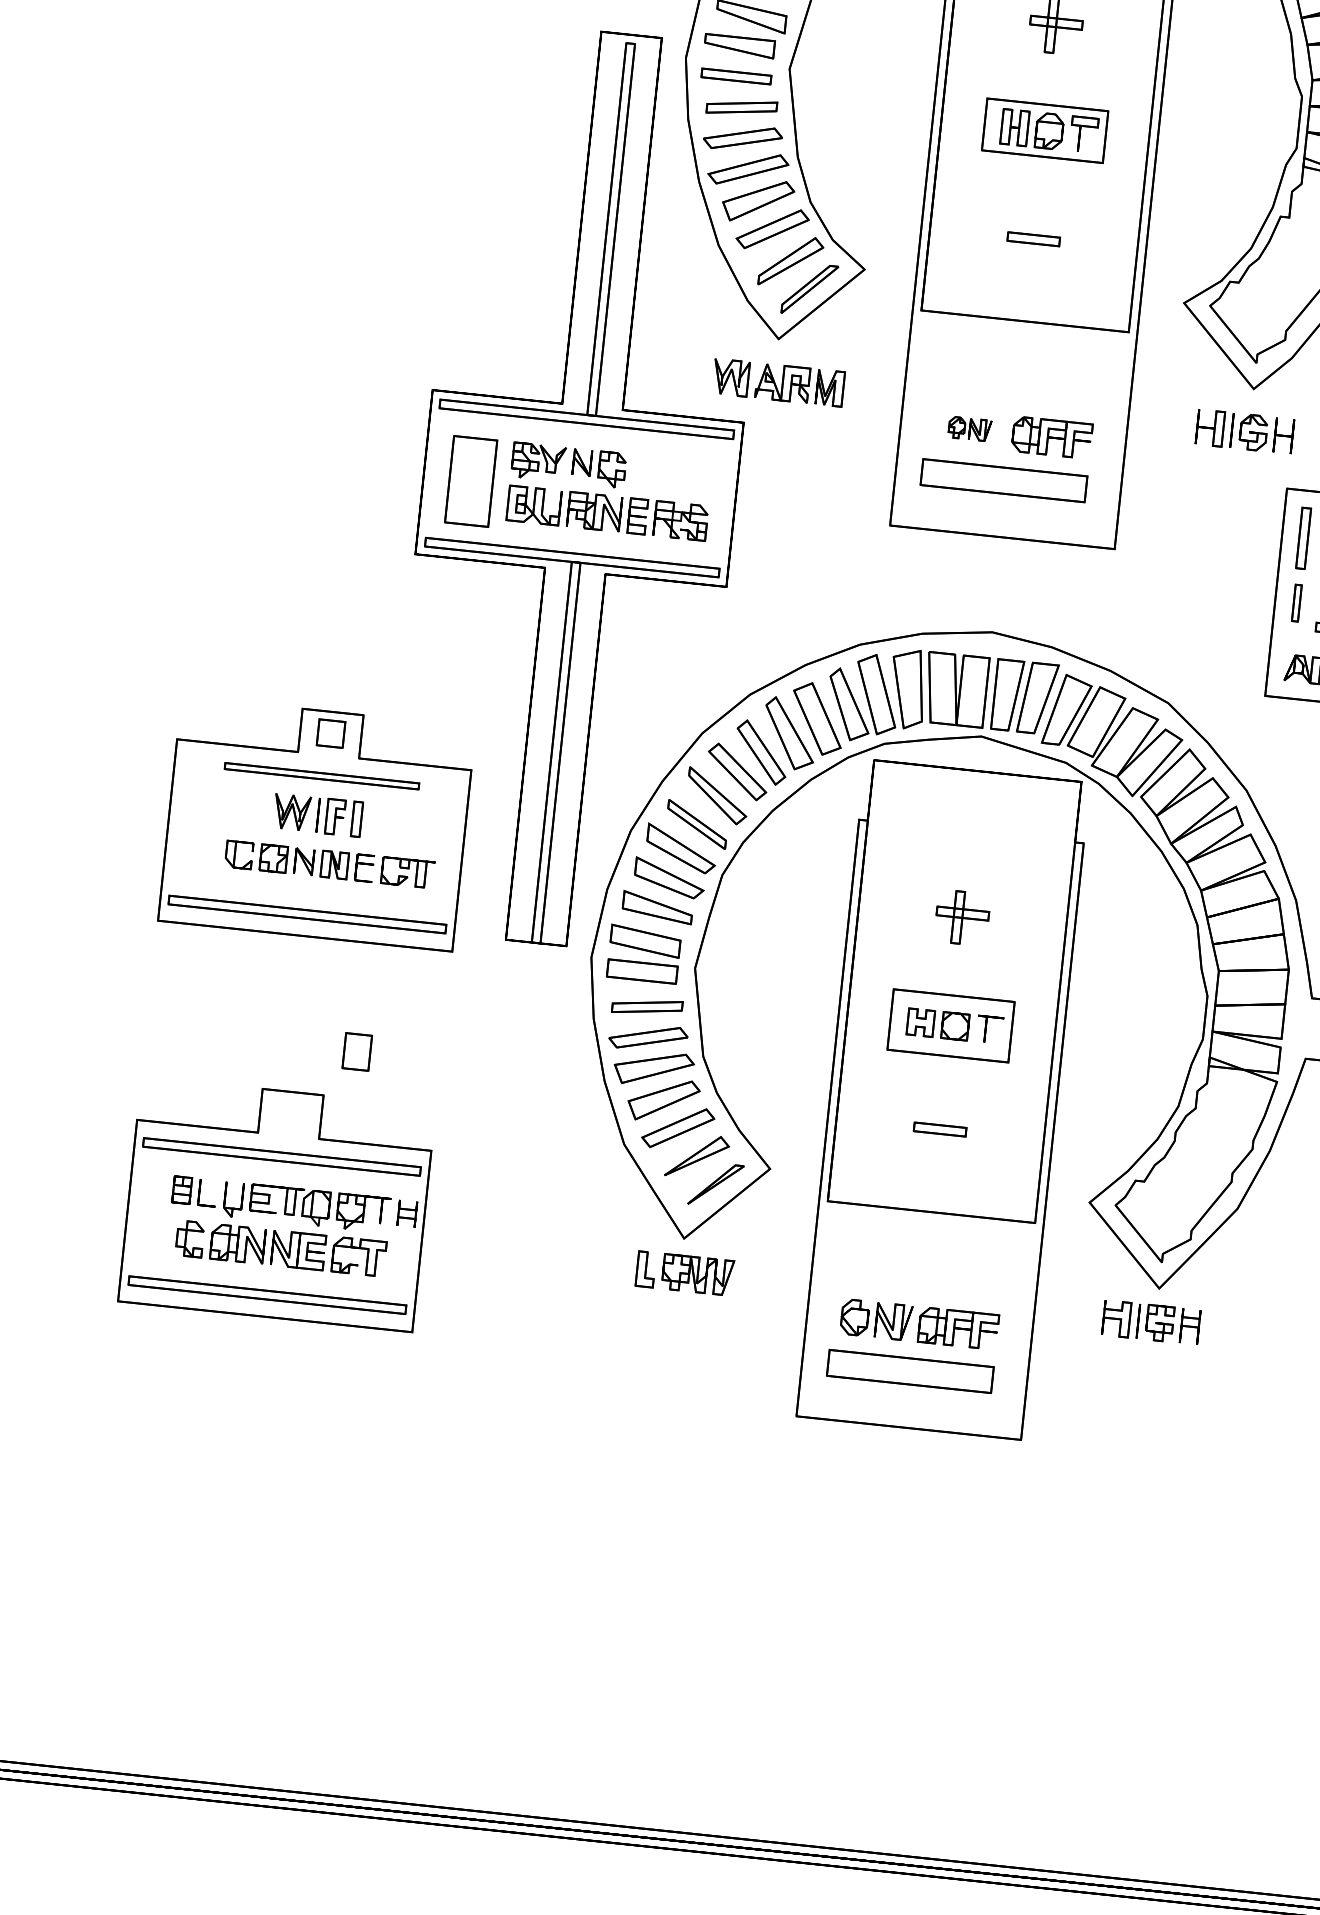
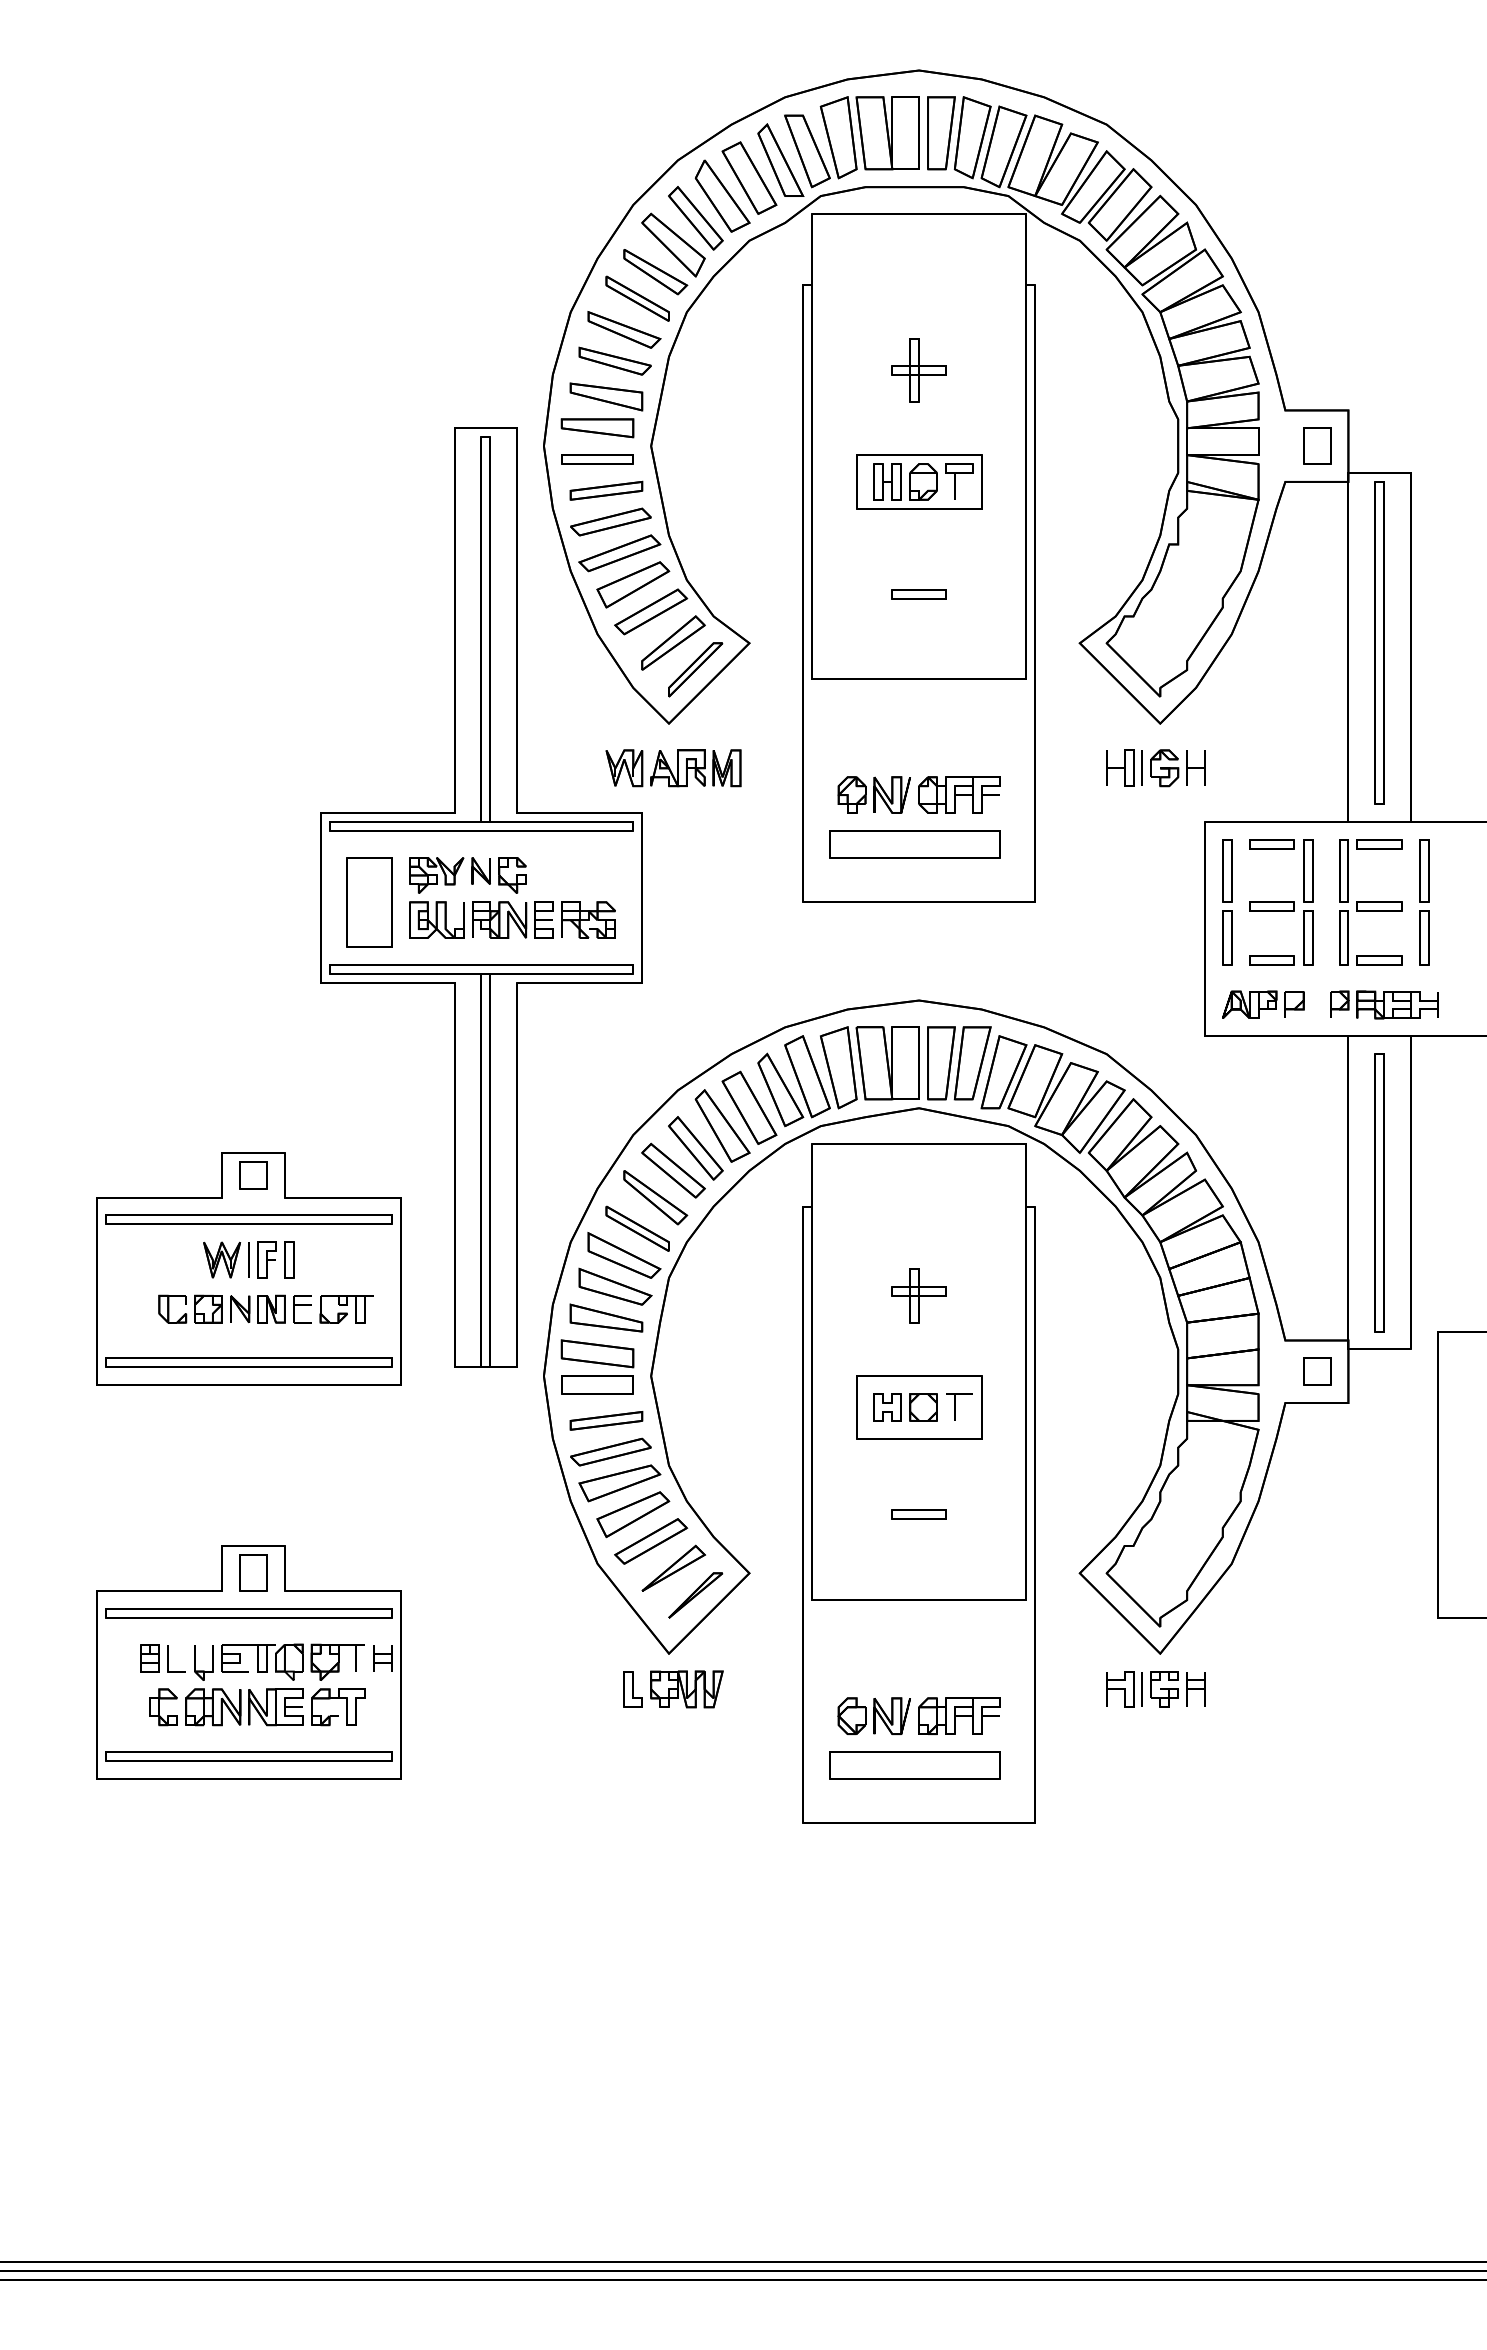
part: (969, 428) -> (873, 794), size x1.67
part: (1297, 602) -> (1227, 937), size x1.43
part: (321, 775) -> (248, 1219), size x1.43
part: (357, 1051) -> (253, 1572), moved

